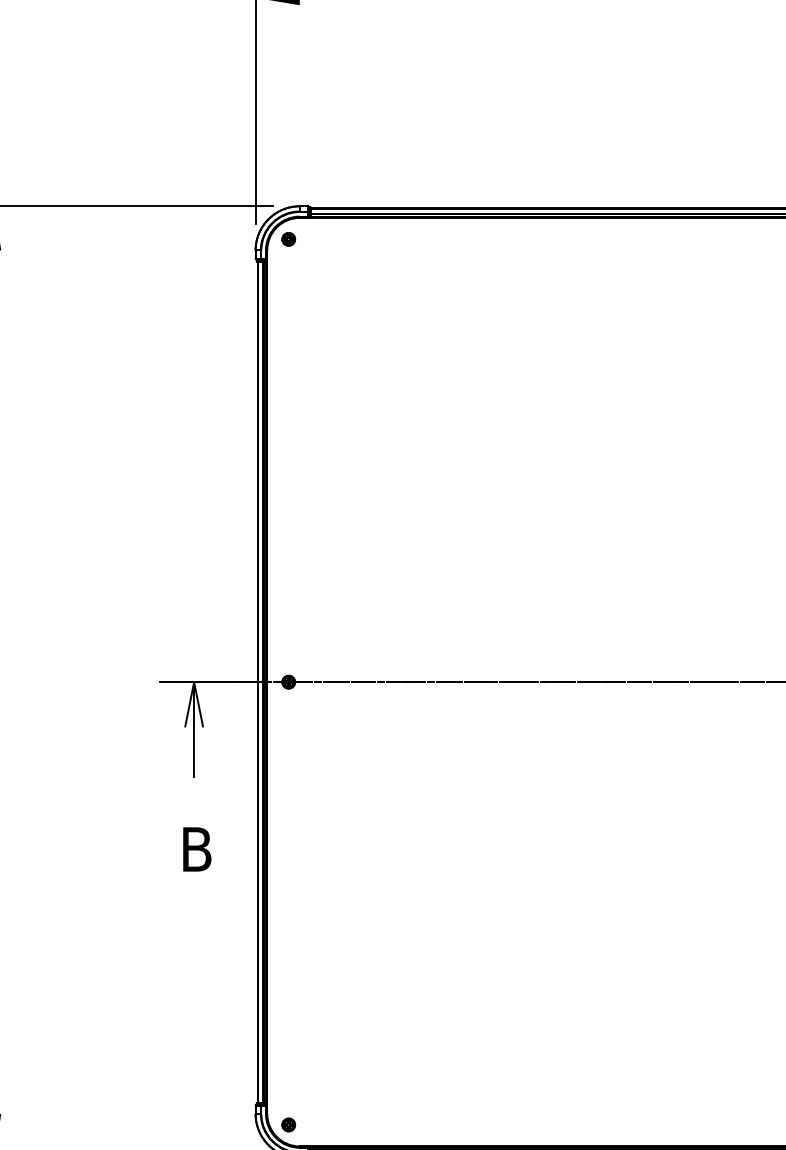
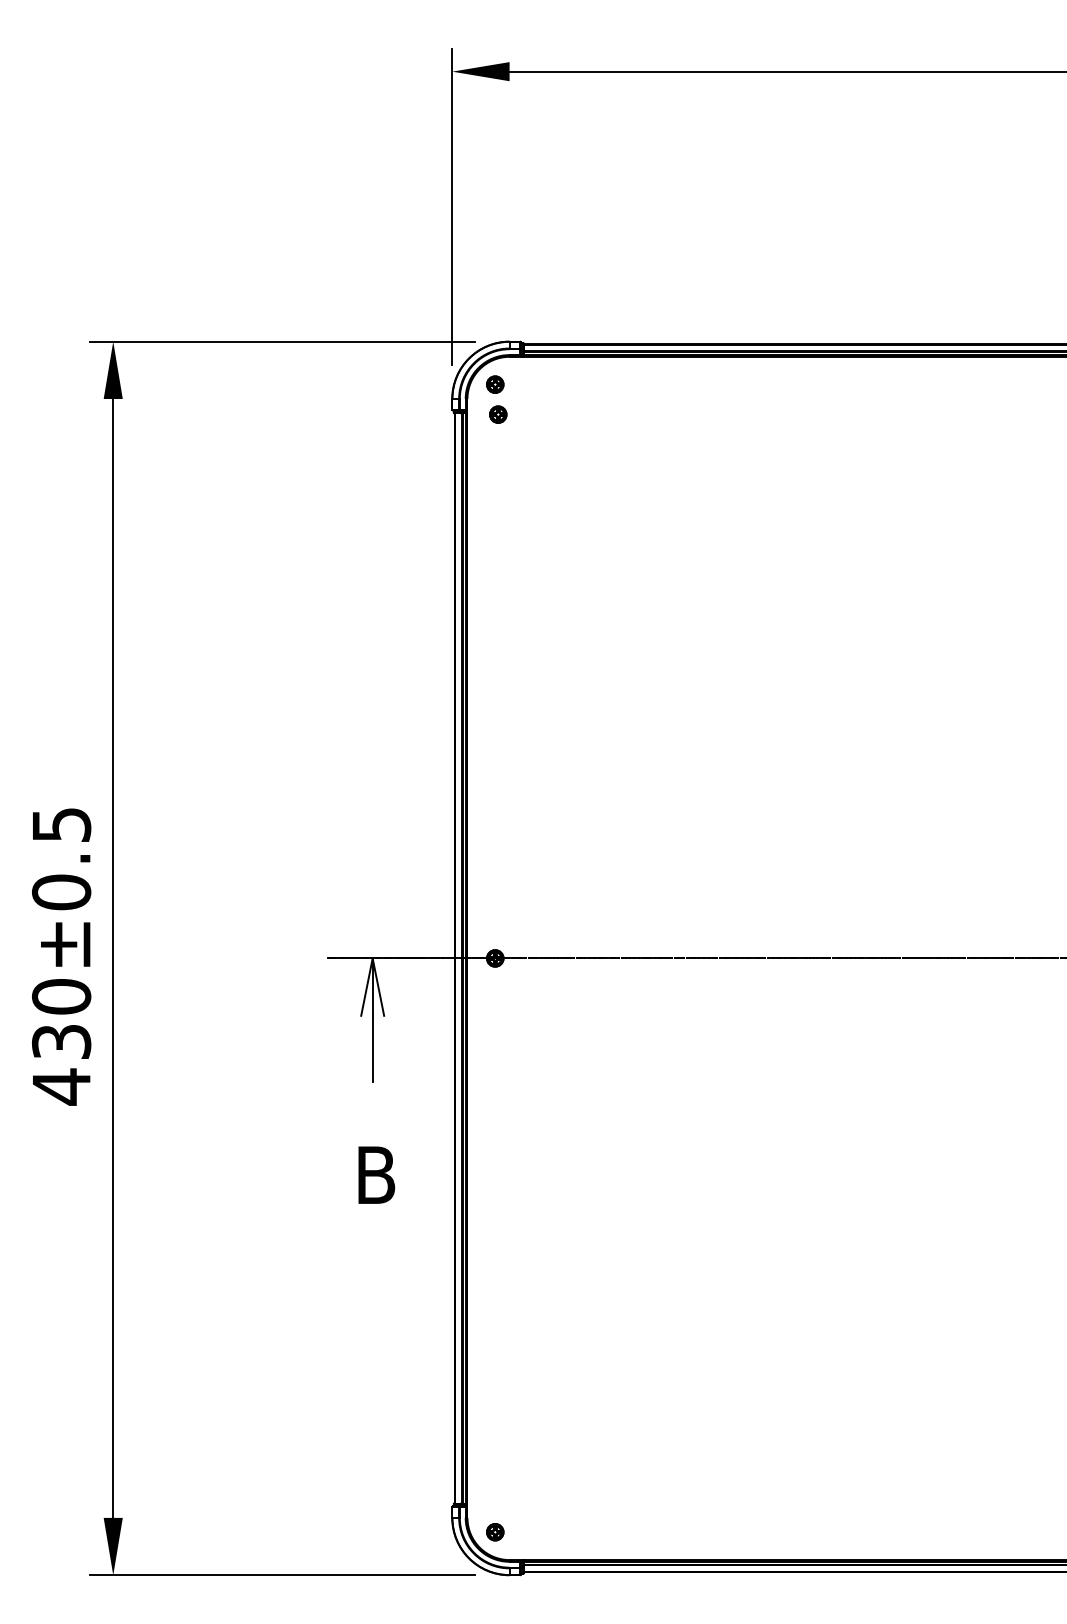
part: (291, 262) -> (498, 414), added

